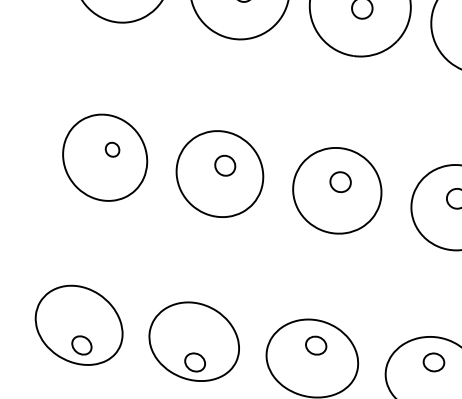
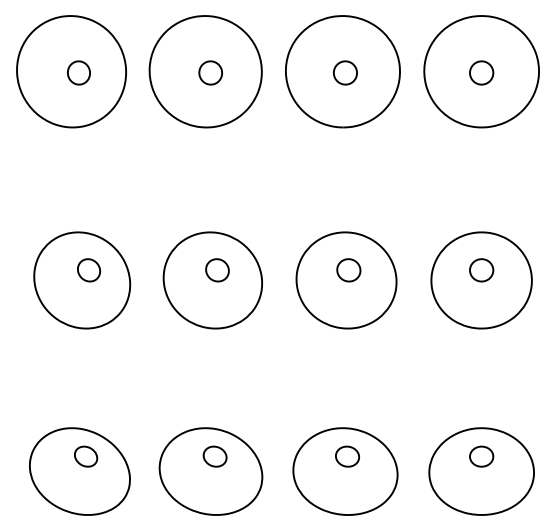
part: (112, 149) -> (89, 270), size x1.43
part: (82, 345) -> (86, 456), moved
part: (194, 362) -> (214, 456), moved

